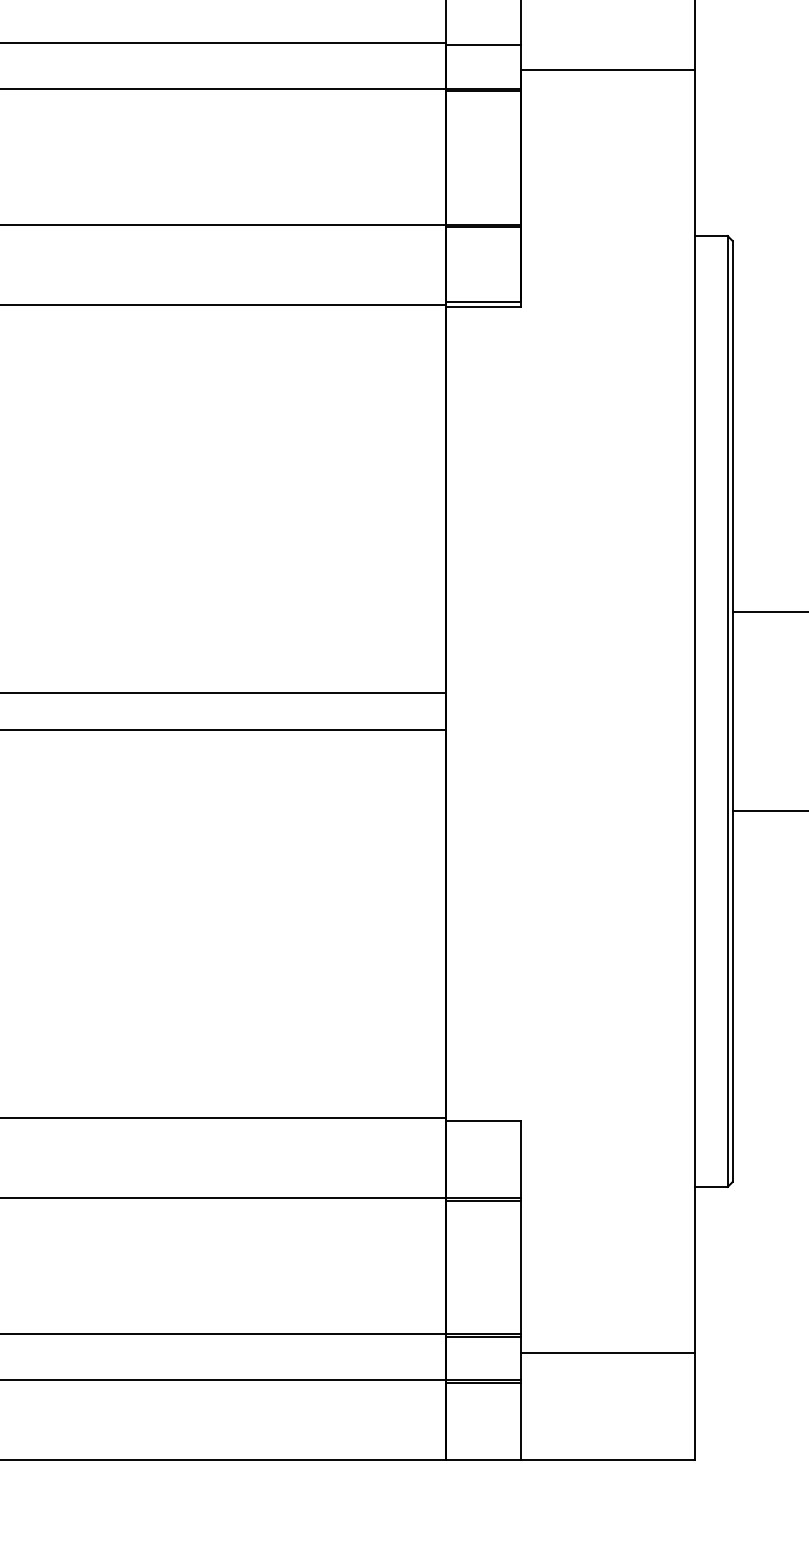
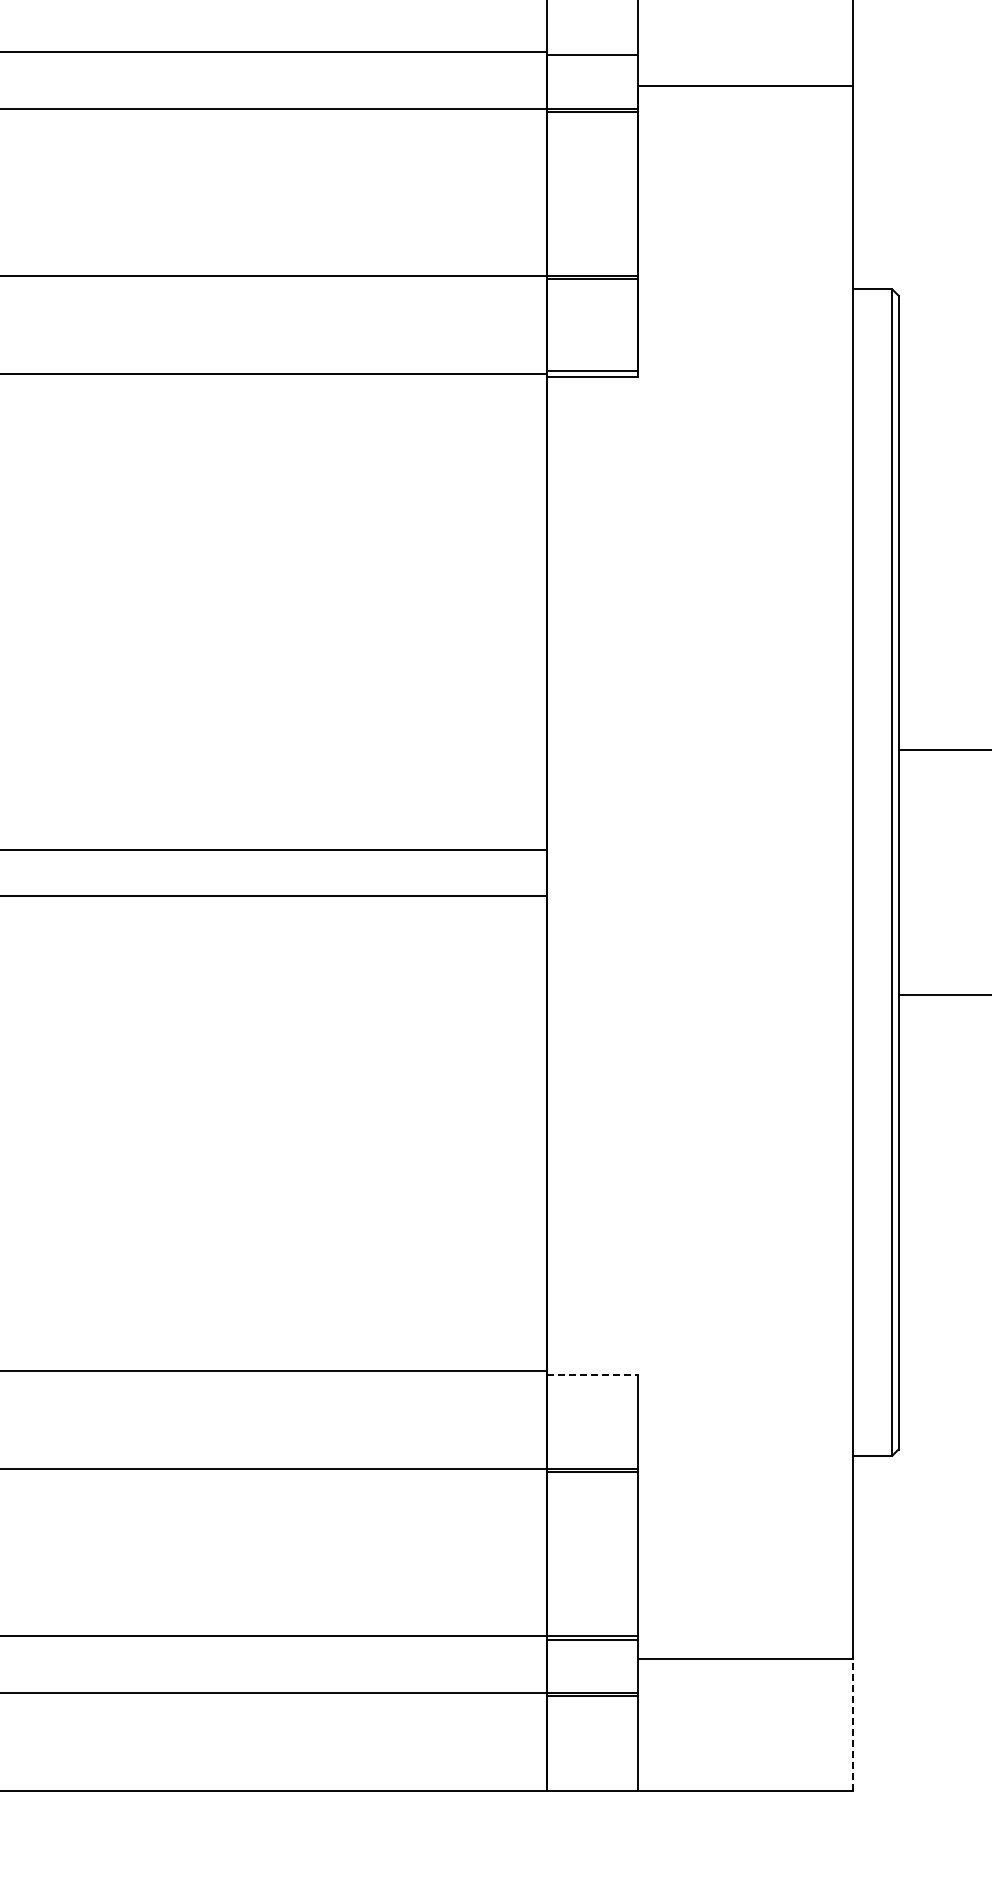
line: (483, 1120) -> (592, 1374), solid -> dashed
line: (695, 1406) -> (852, 1724), solid -> dashed

